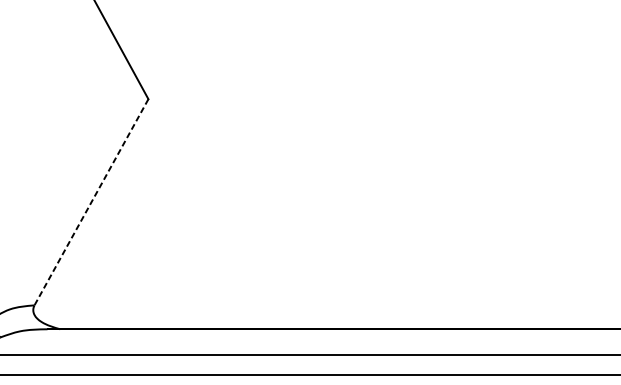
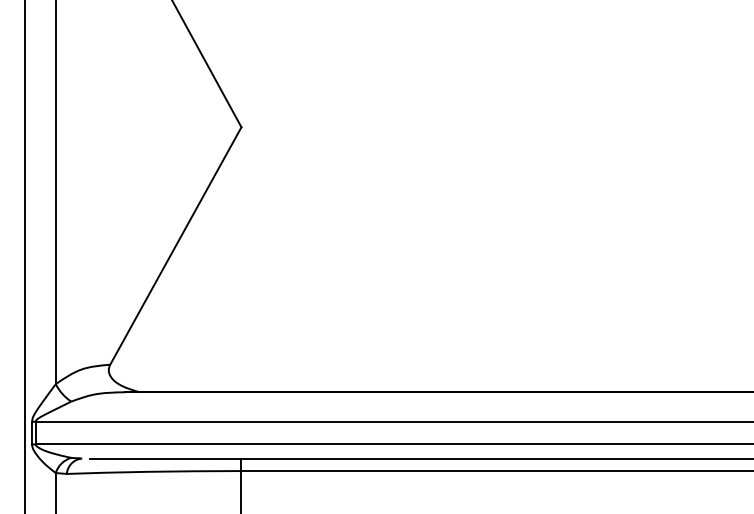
line: (91, 202) -> (175, 246), dashed -> solid

